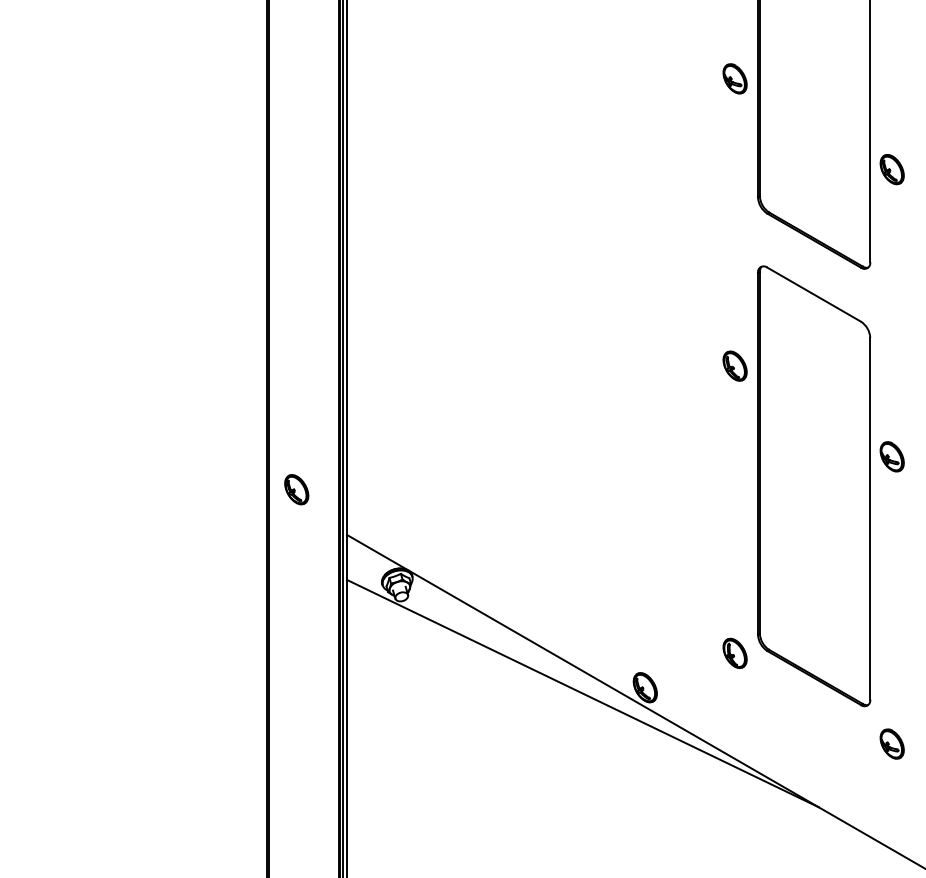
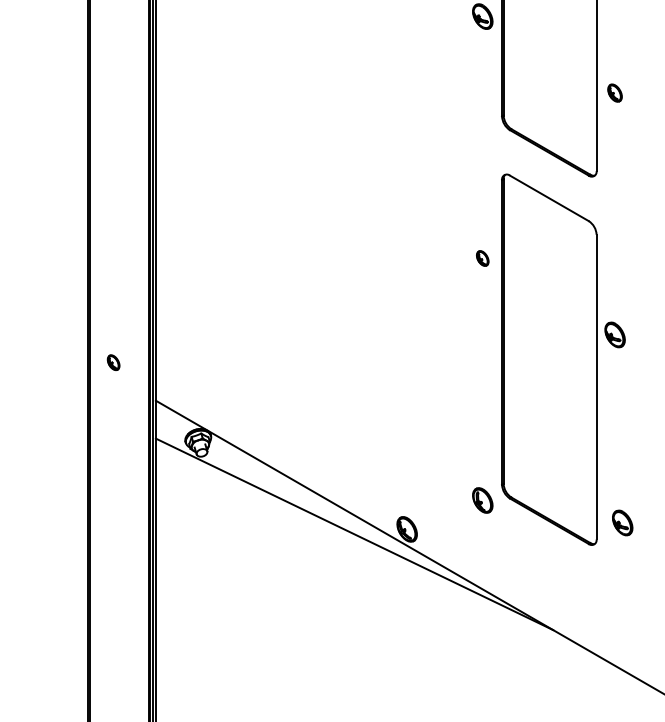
part: (891, 169) -> (614, 92), size x0.7
part: (734, 365) -> (482, 258), size x0.6
part: (296, 489) -> (113, 362), size x0.6
part: (891, 743) -> (622, 522), moved

